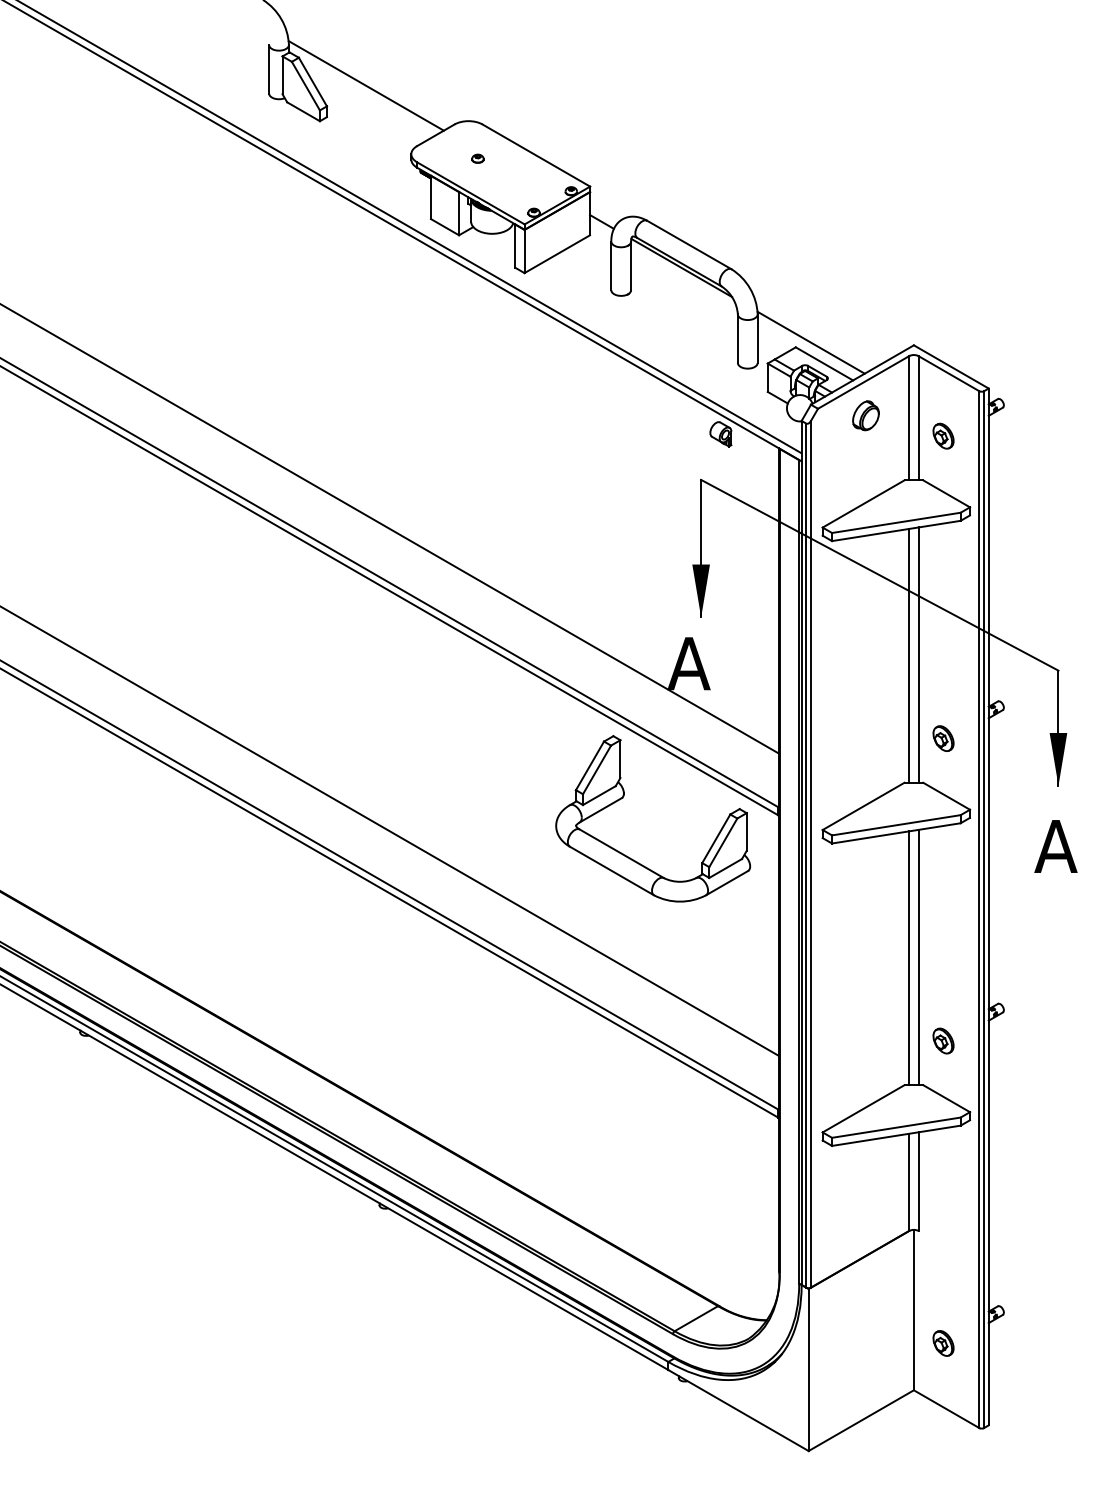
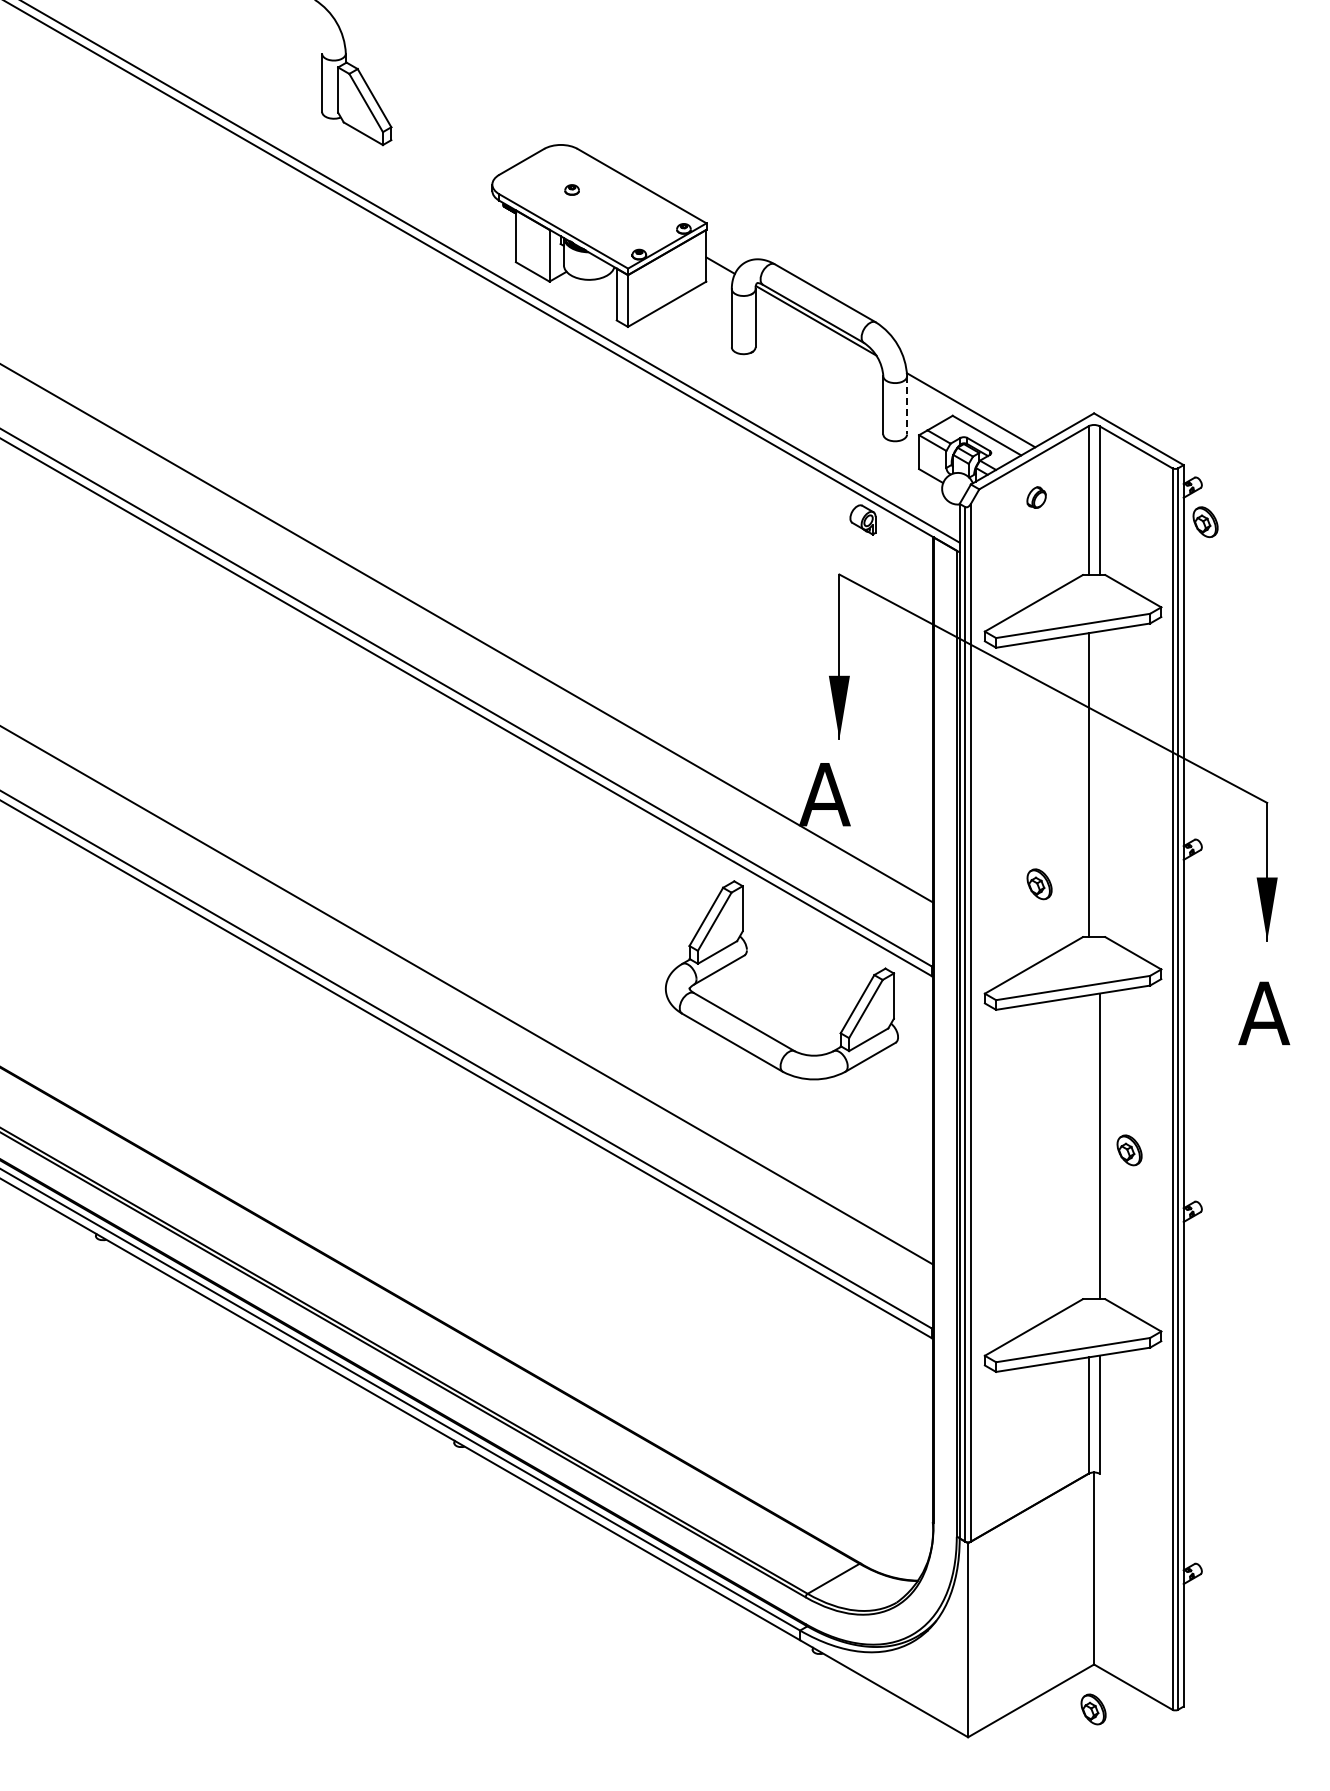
line: (366, 85) -> (438, 102), removed
line: (758, 338) -> (907, 405), solid -> dashed
part: (865, 415) -> (1036, 497), size x0.6
part: (943, 436) -> (1205, 522), moved
line: (918, 655) -> (1099, 784), removed
part: (943, 738) -> (1039, 884), moved
line: (909, 958) -> (1088, 1147), removed
part: (943, 1041) -> (1129, 1150), moved
part: (943, 1343) -> (1093, 1709), moved

